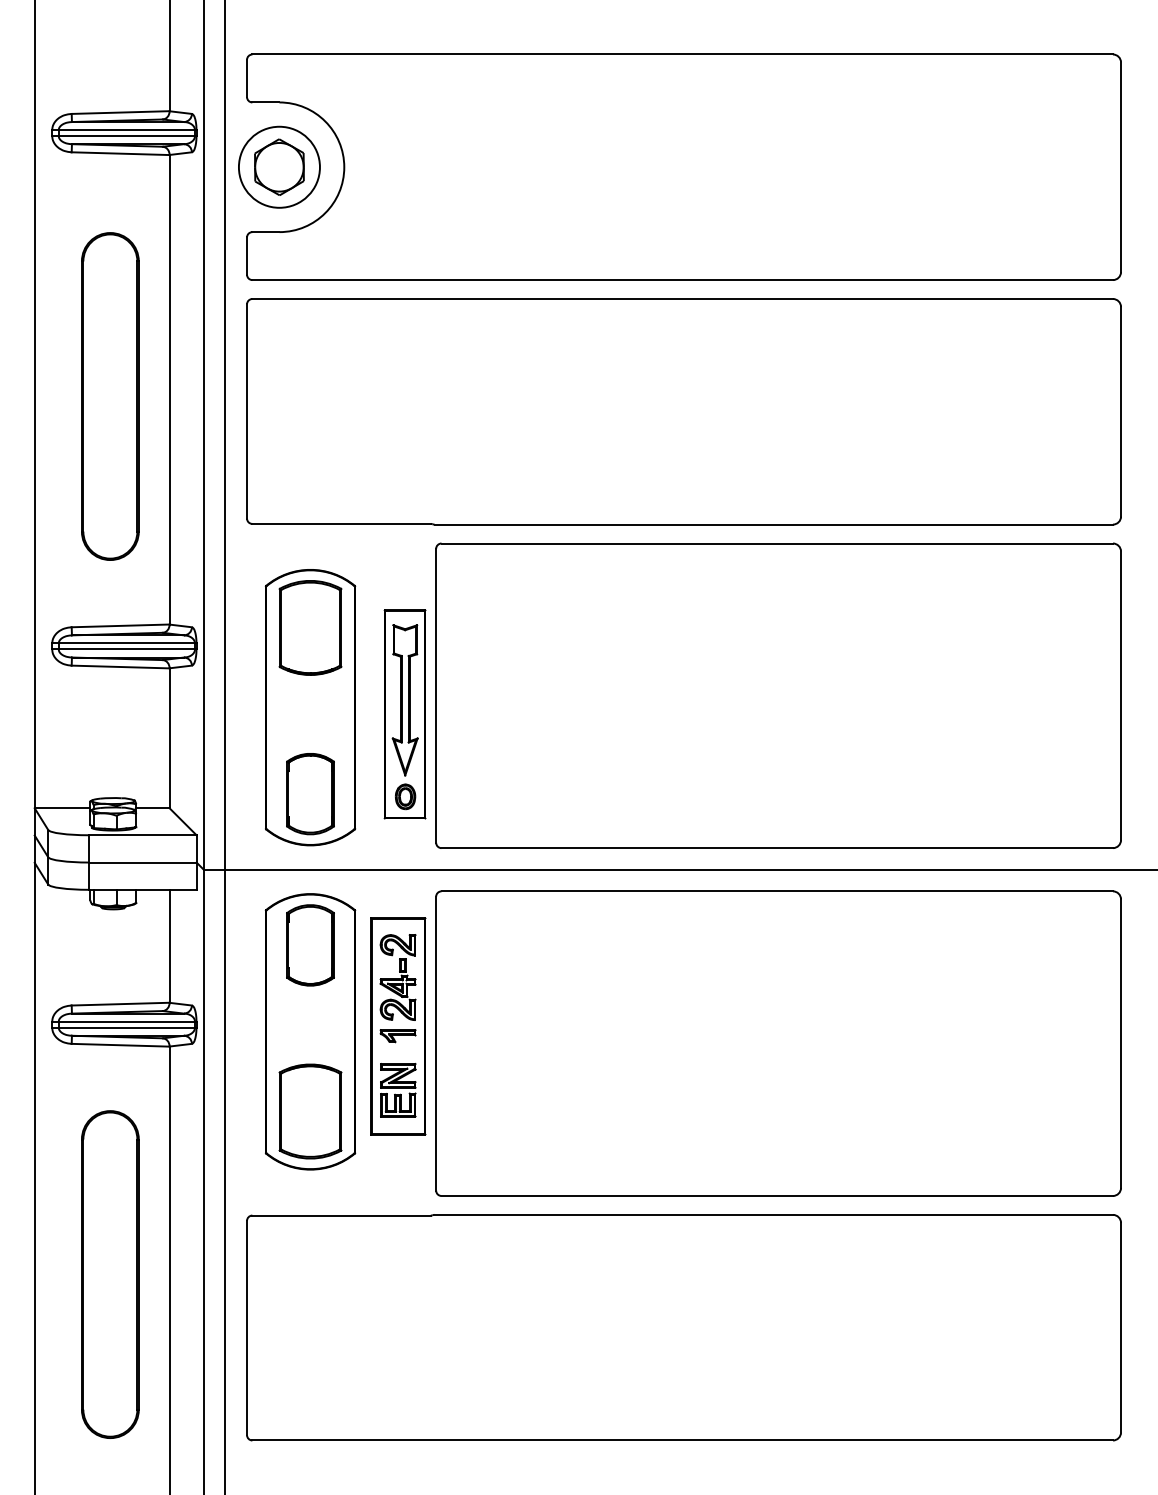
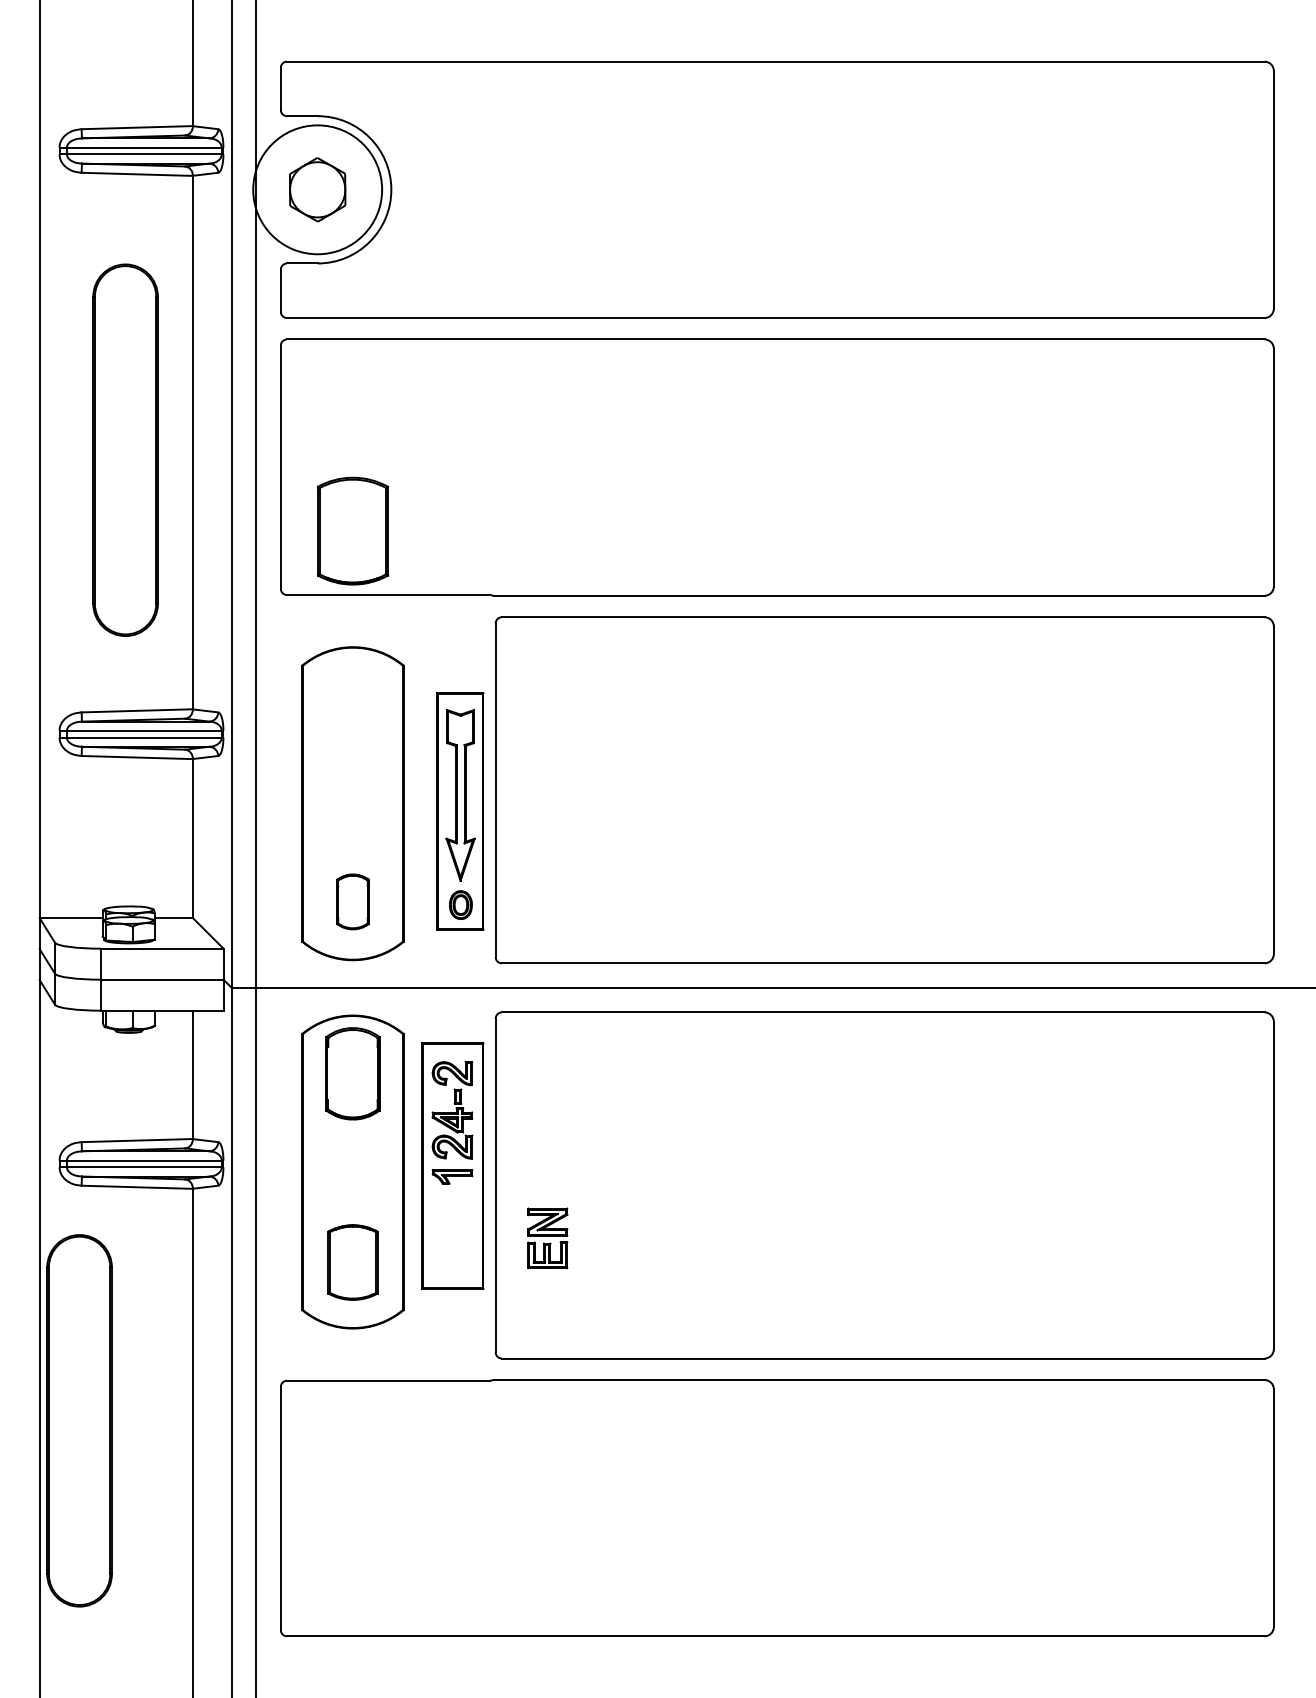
circle: (279, 167) -> (317, 189), size x1.4
part: (310, 627) -> (352, 530), moved
part: (310, 793) -> (352, 901), size x0.6
part: (398, 1090) -> (547, 1238), moved
part: (310, 1111) -> (352, 1262), size x0.7
part: (110, 1274) -> (79, 1420), moved

